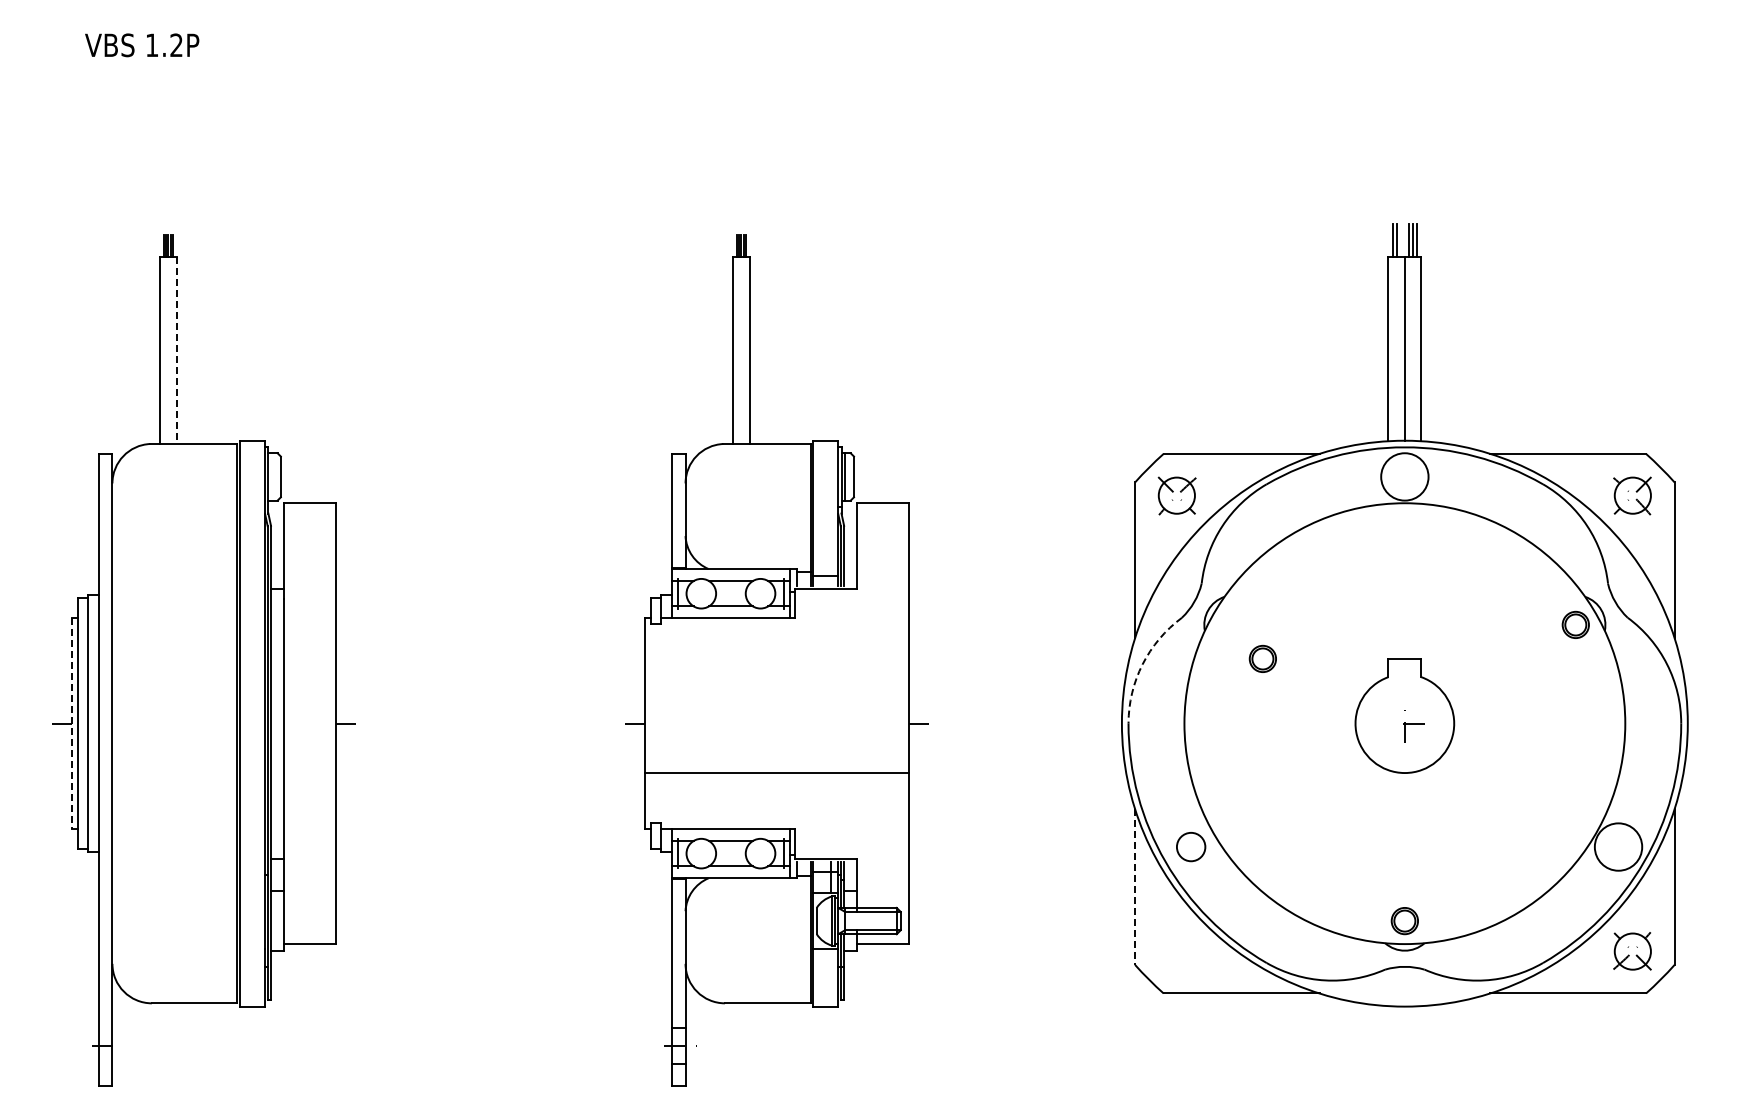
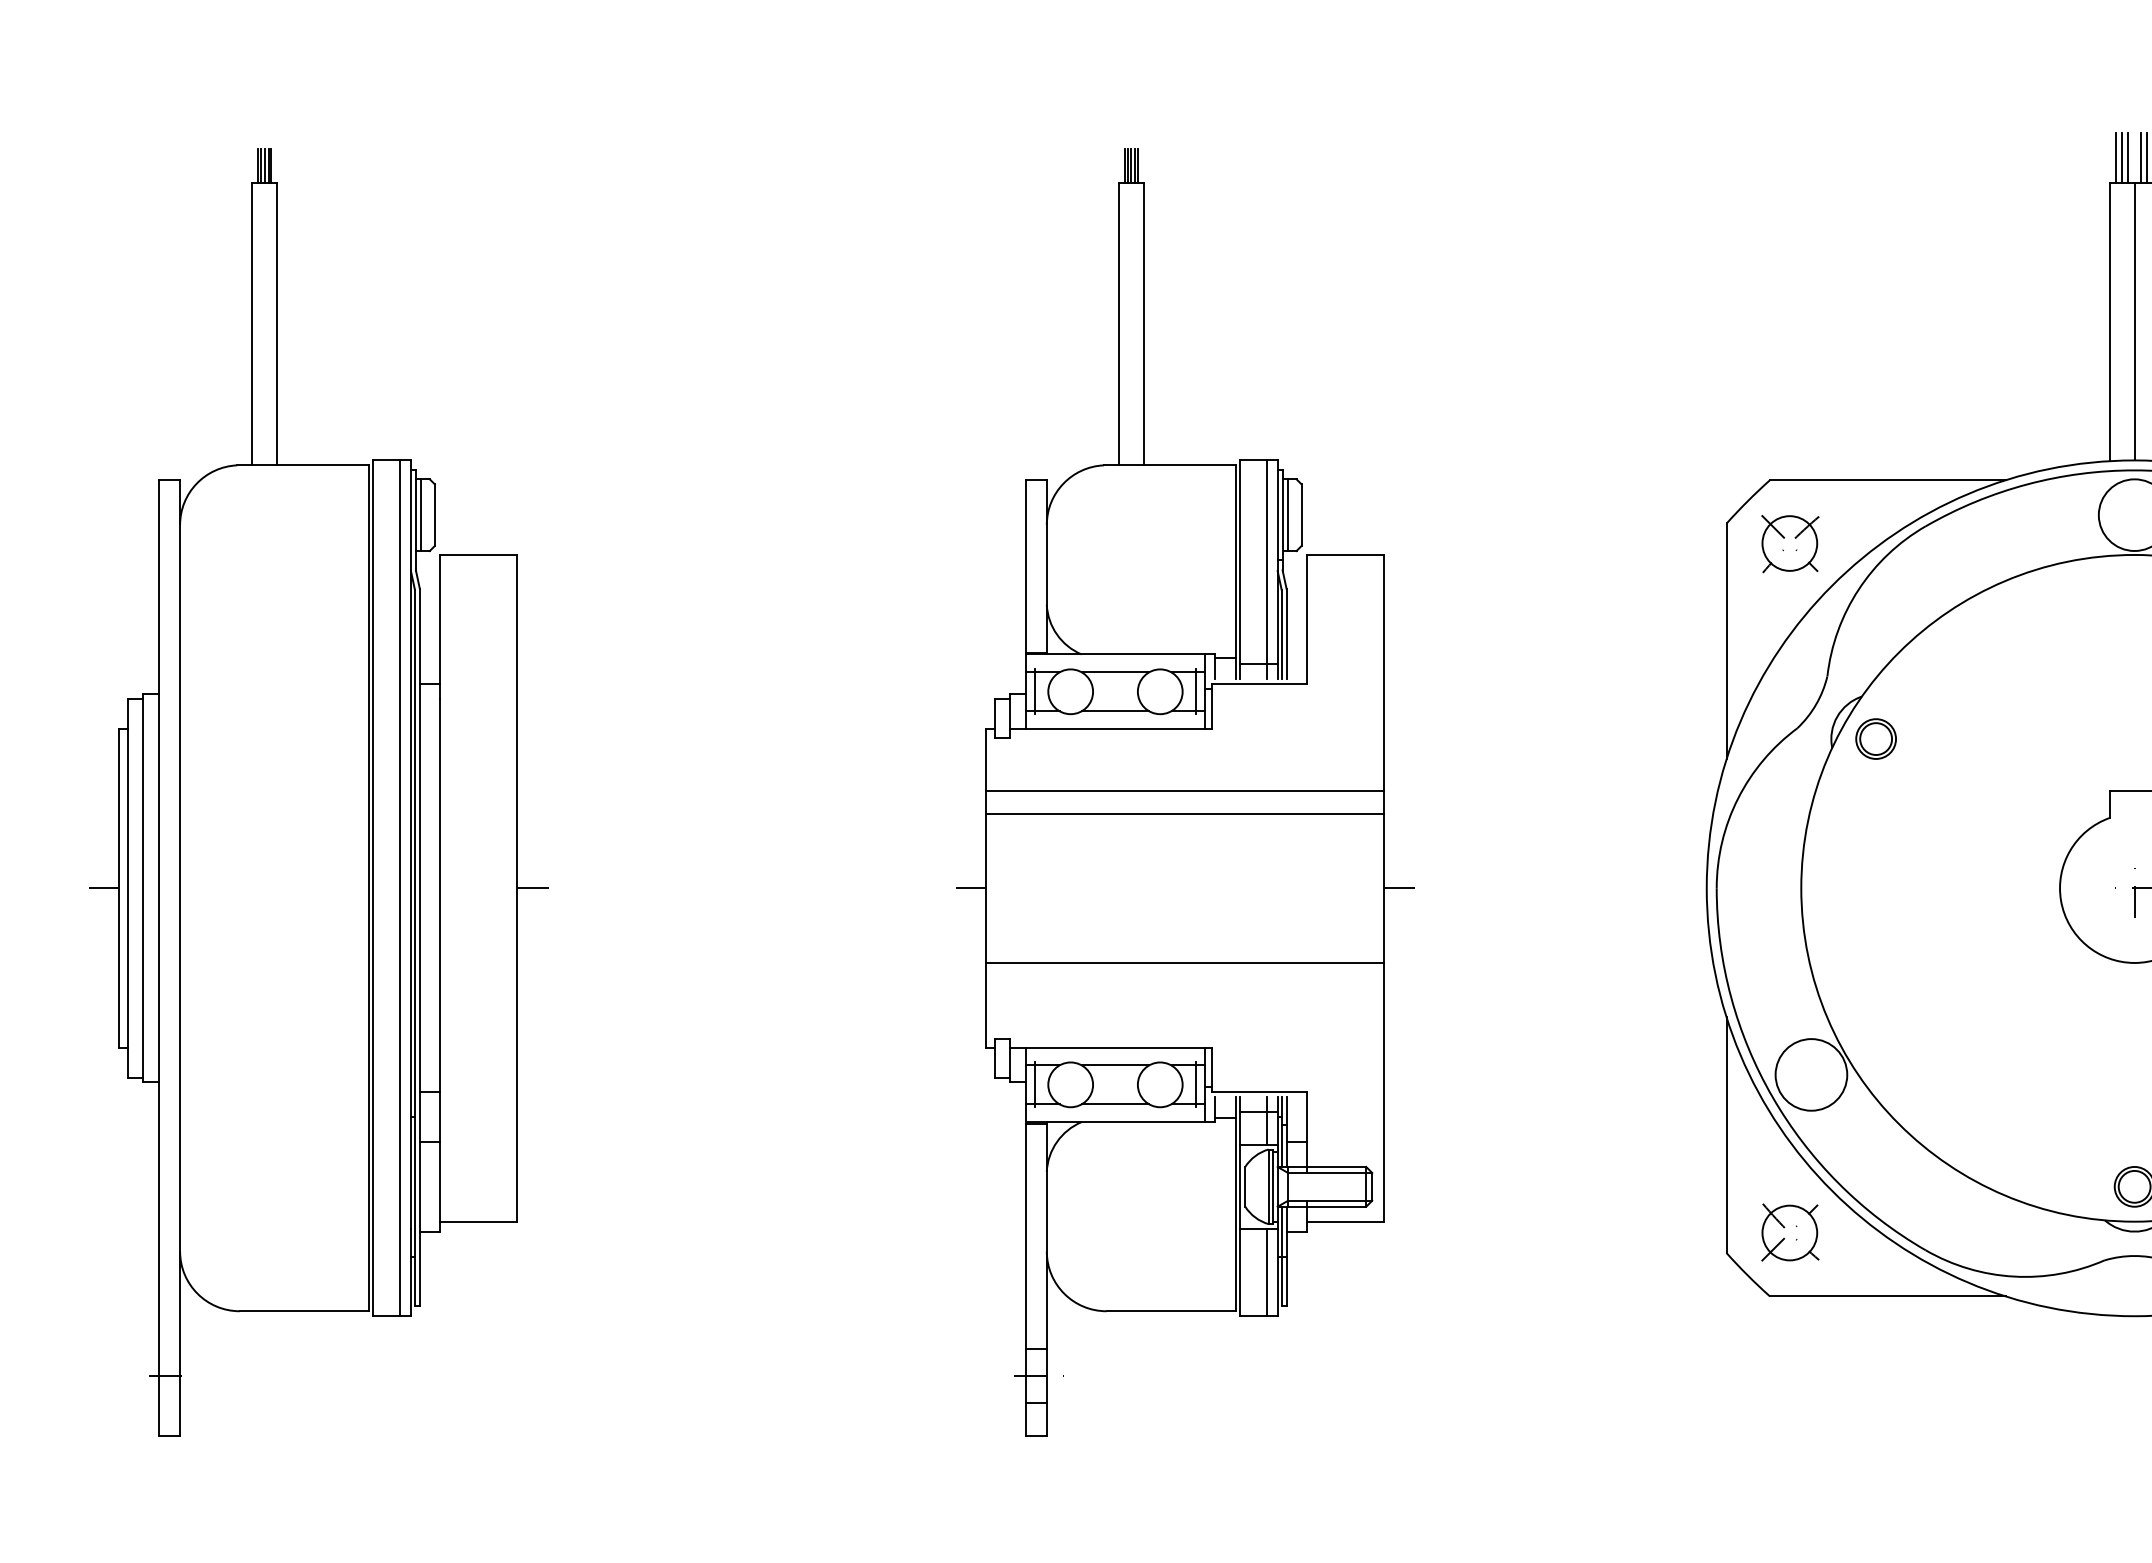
line: (1400, 240) -> (2128, 157), added
line: (176, 350) -> (276, 323), dashed -> solid
line: (271, 476) -> (420, 514), added
line: (830, 512) -> (1266, 568), added
part: (1262, 658) -> (1875, 738), moved
line: (776, 659) -> (1184, 791), added
arc: (1142, 664) -> (1737, 798), dashed -> solid
line: (776, 674) -> (1184, 813), added
line: (257, 723) -> (399, 888), added
line: (72, 724) -> (119, 889), dashed -> solid
circle: (1190, 846) -> (1810, 1074), size x1.67
line: (1135, 886) -> (1727, 1134), dashed -> solid
part: (1176, 951) -> (1789, 1232), added
line: (830, 977) -> (1266, 1272), added

